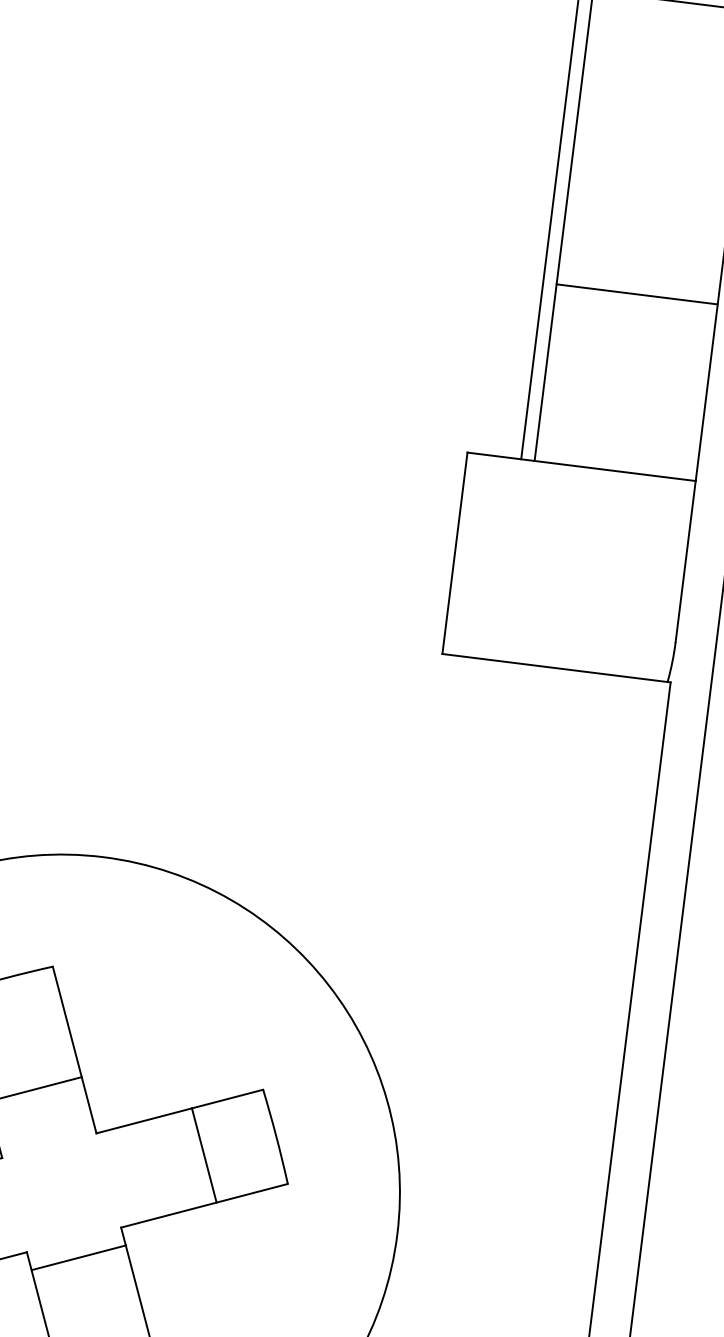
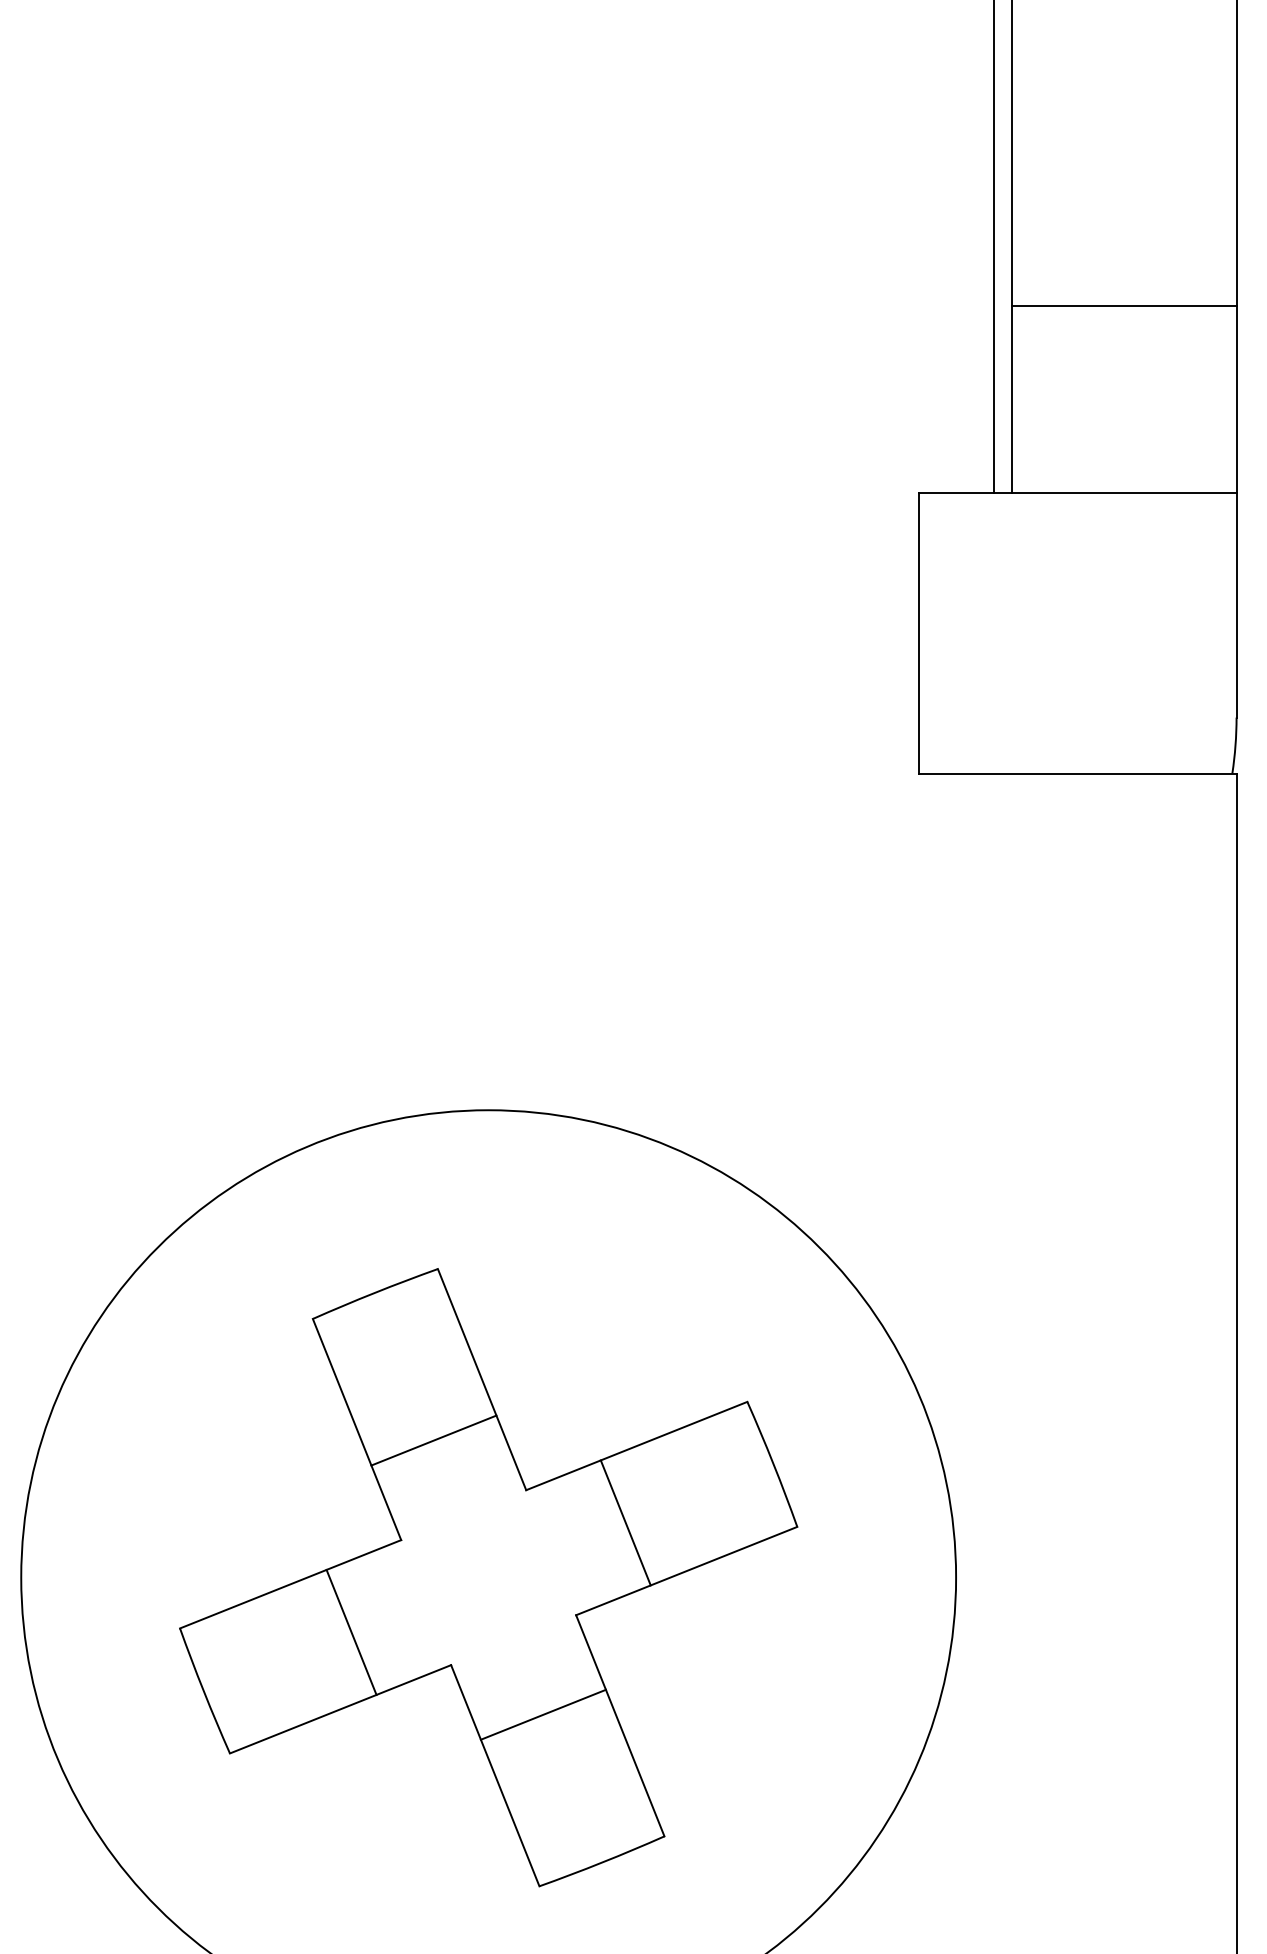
line: (637, 294) -> (1124, 306), moved
line: (204, 1155) -> (625, 1522), moved
line: (78, 1257) -> (542, 1714), moved

